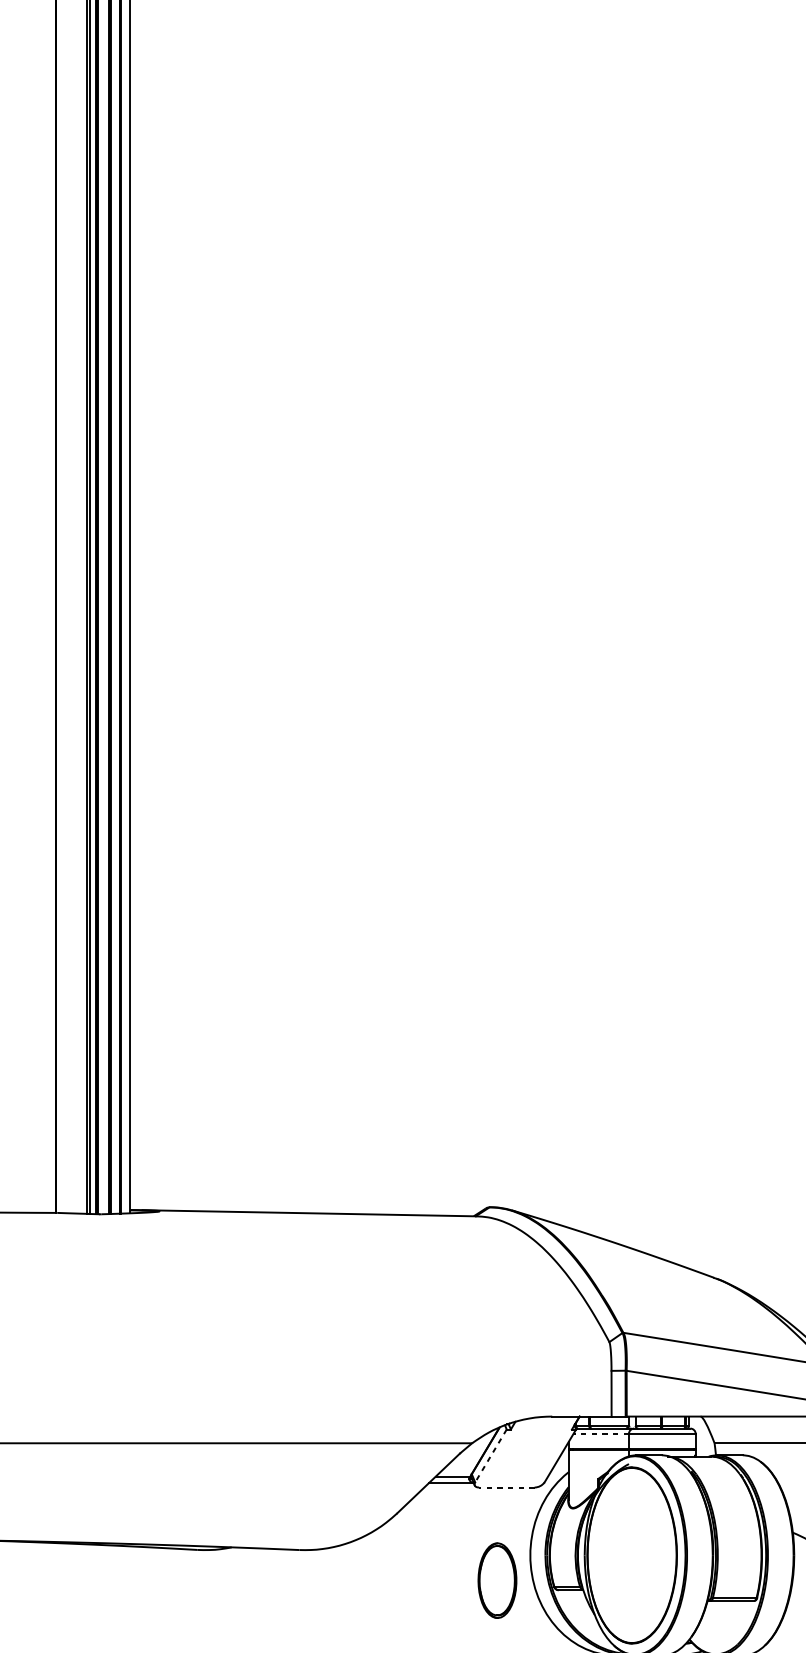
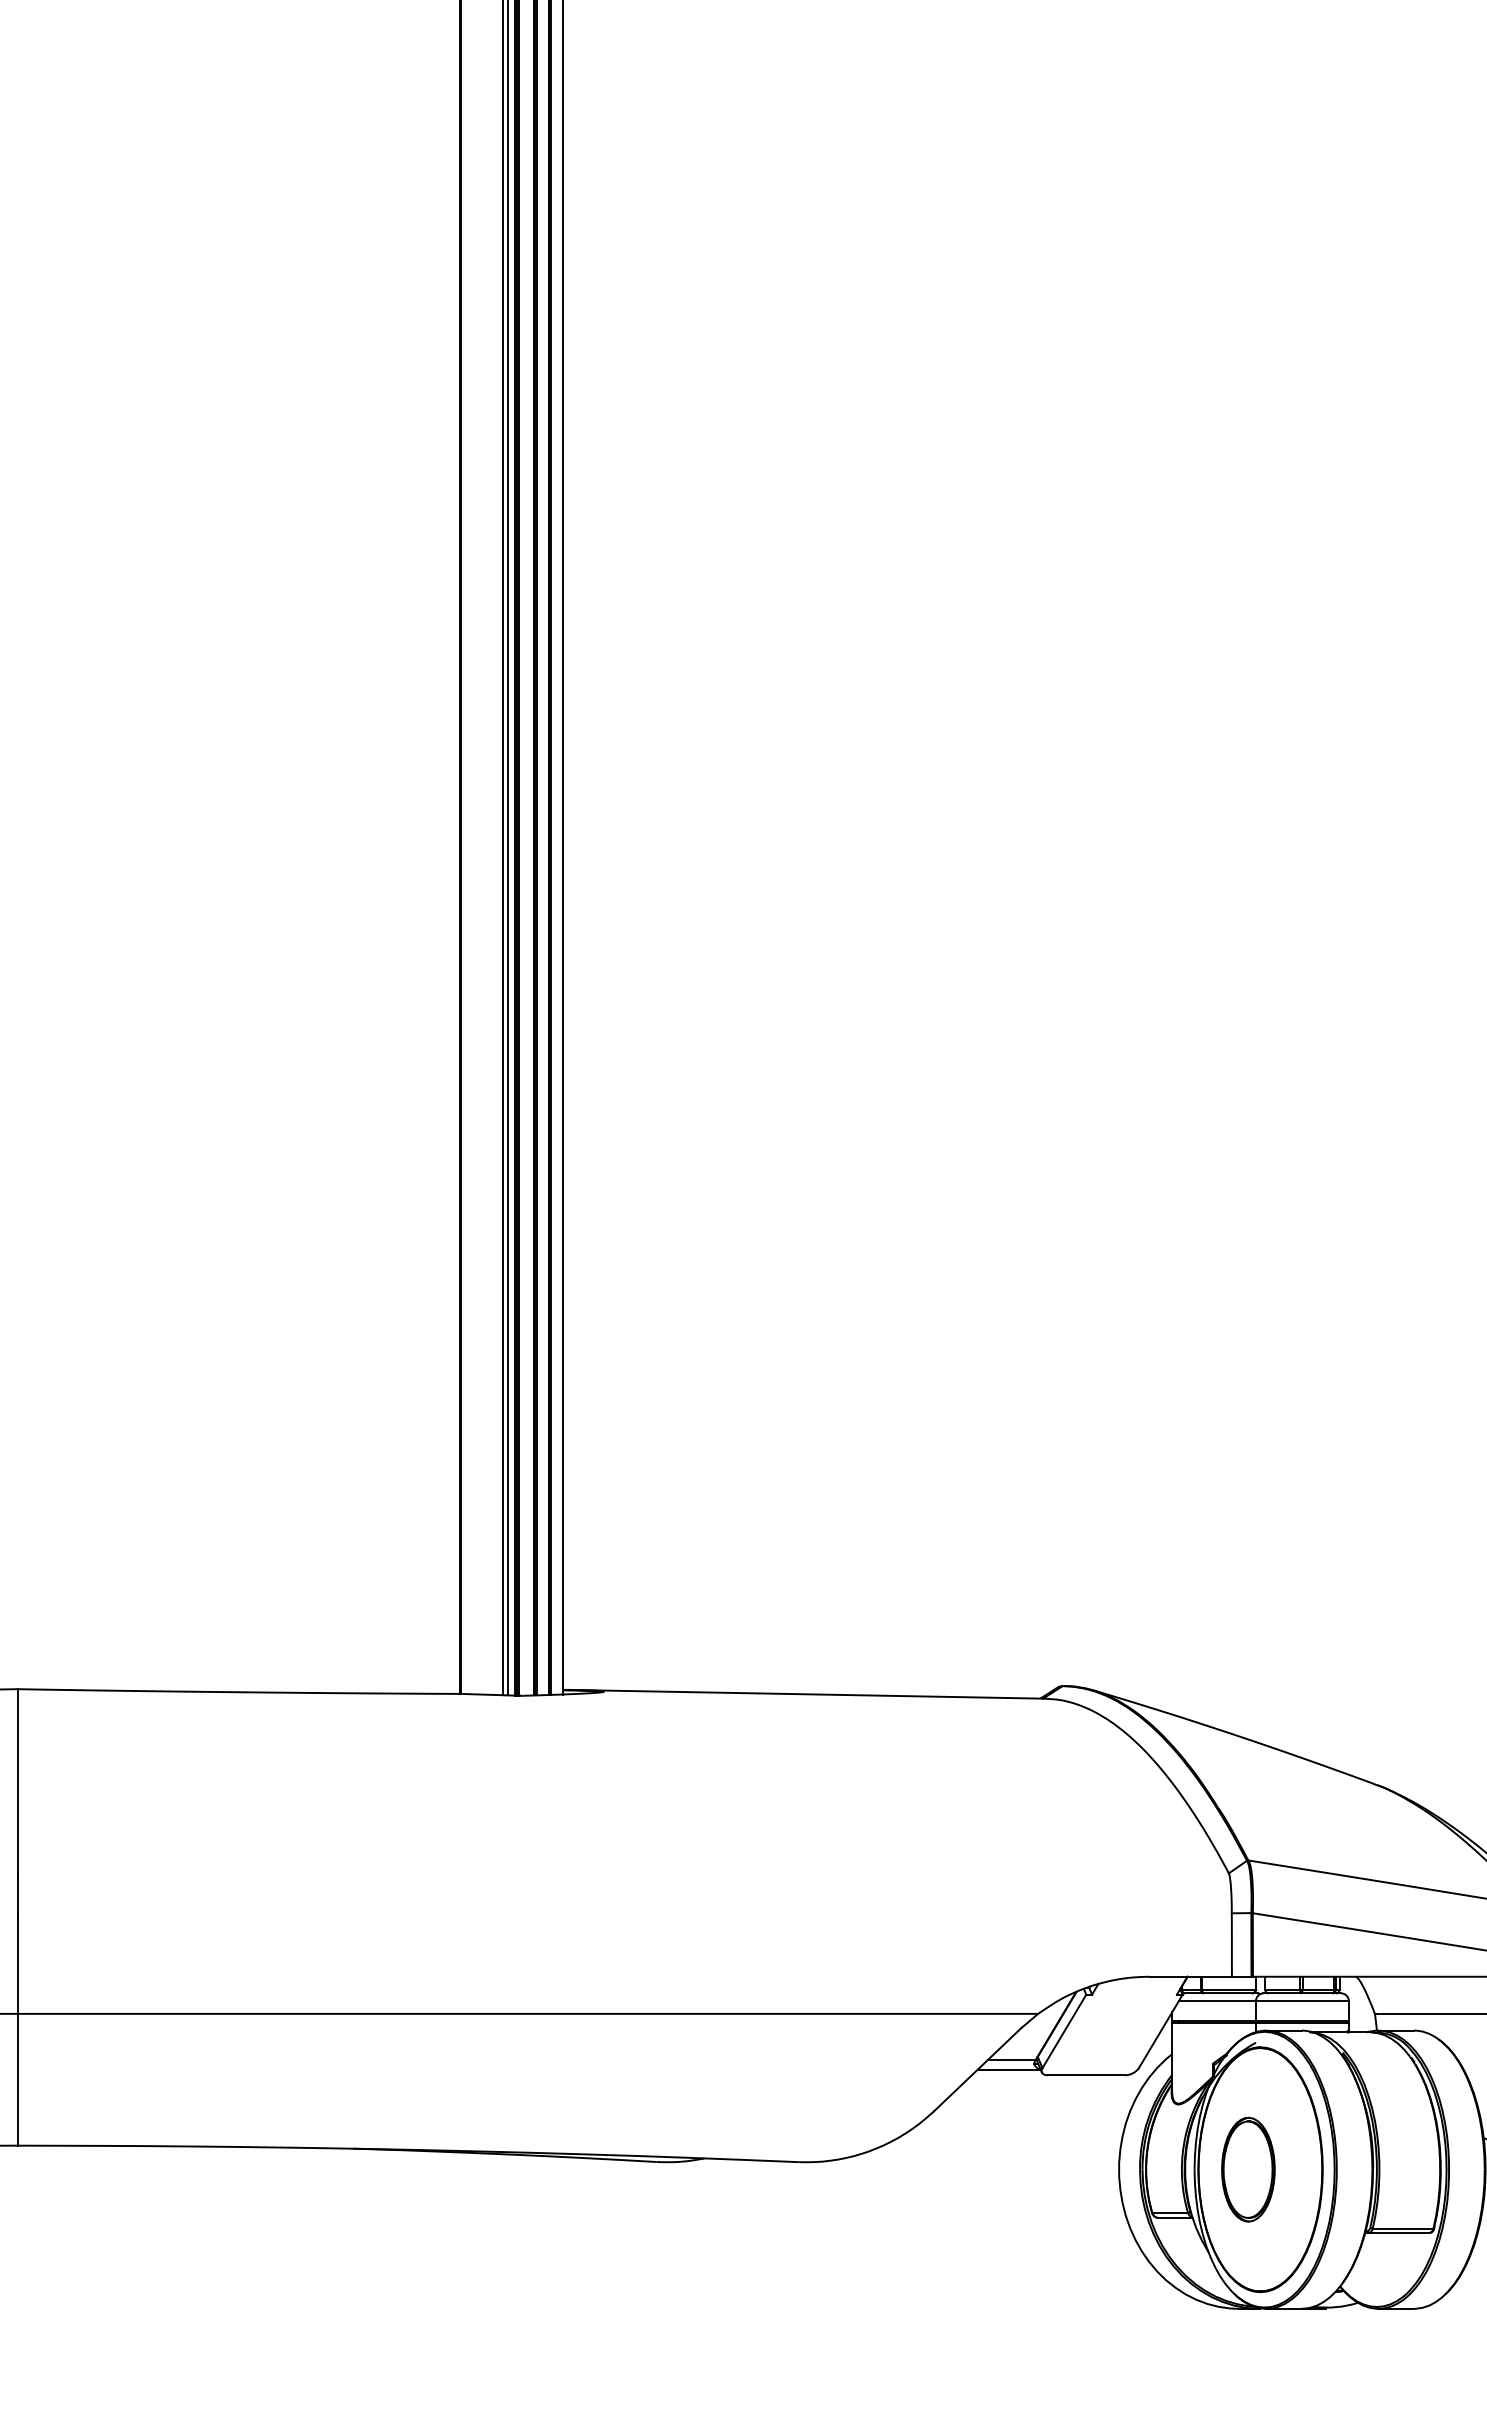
line: (601, 1433) -> (1217, 2000), dashed -> solid
line: (491, 1455) -> (1064, 2031), dashed -> solid
line: (506, 1487) -> (1086, 2075), dashed -> solid
part: (497, 1580) -> (1248, 2169), moved

